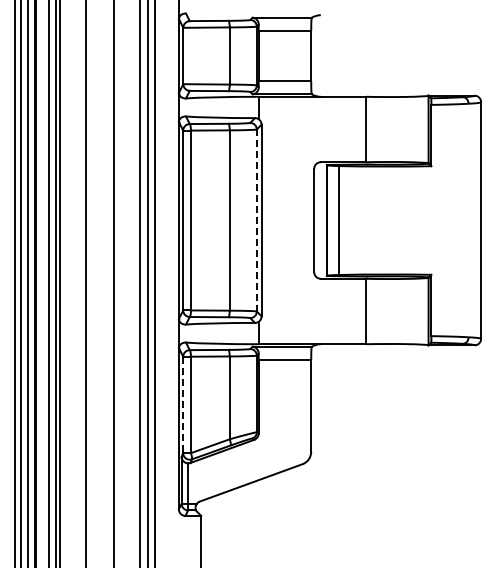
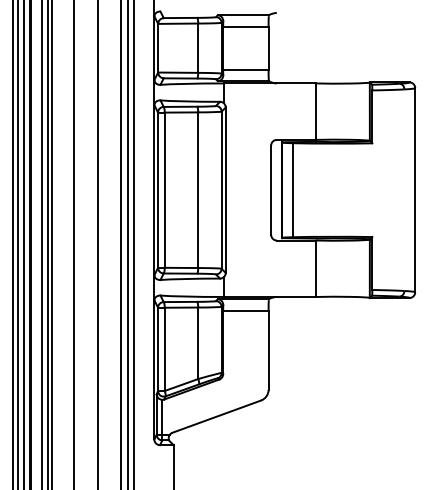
line: (256, 220) -> (221, 190), dashed -> solid
line: (183, 405) -> (158, 349), dashed -> solid

